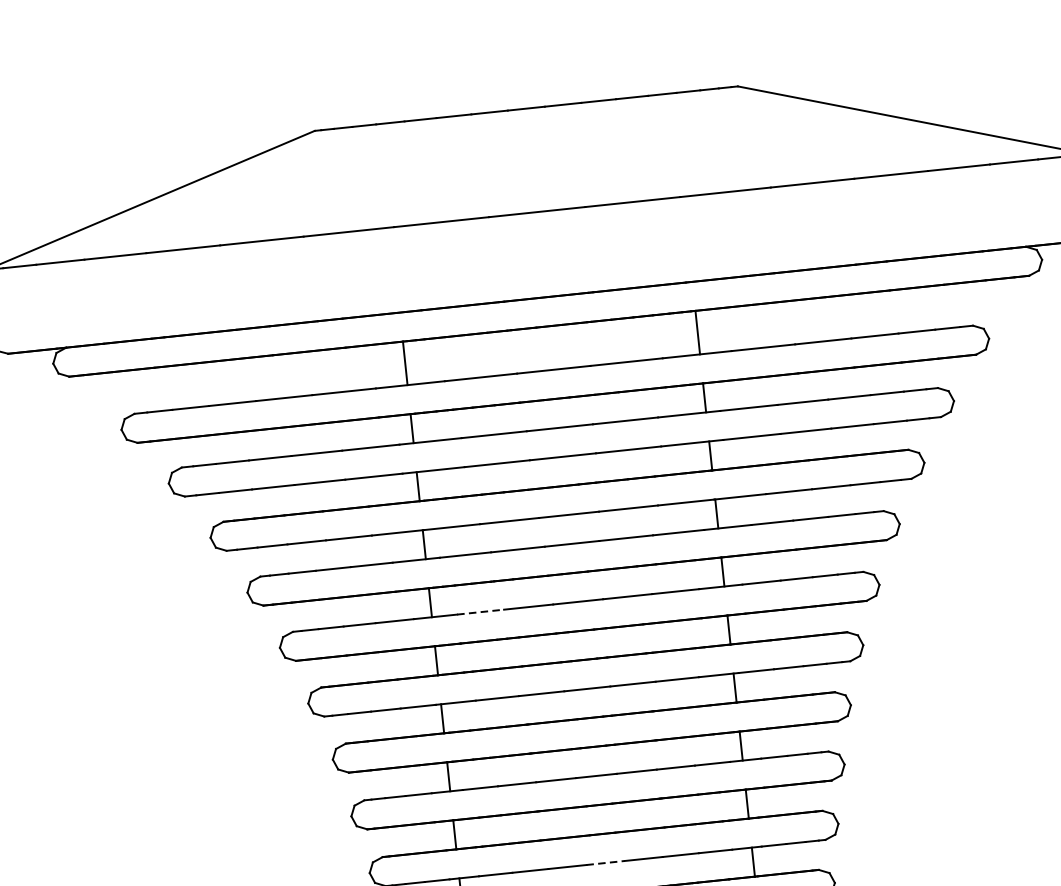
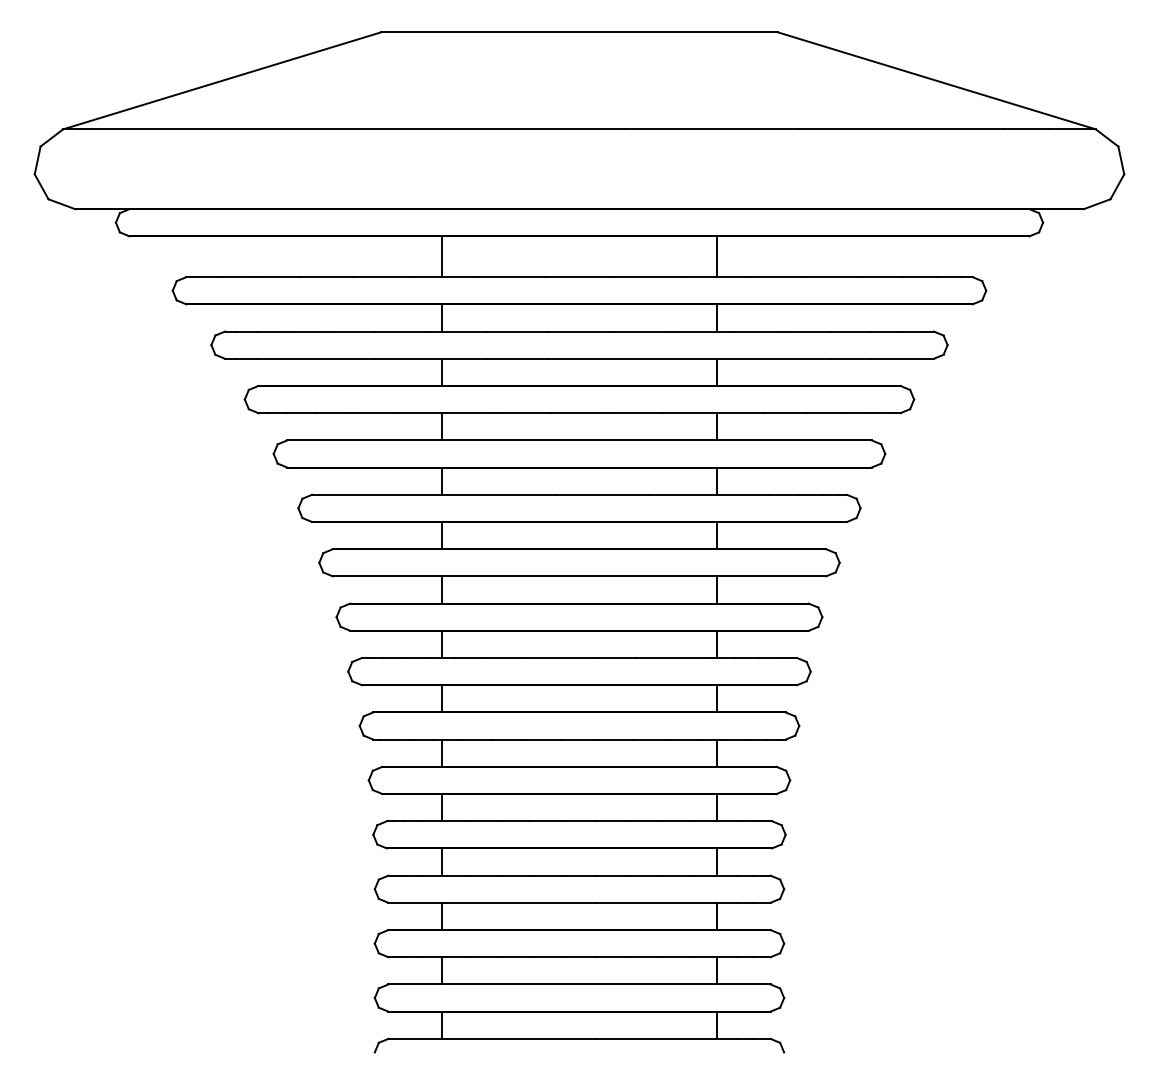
line: (481, 611) -> (488, 494), dashed -> solid
line: (605, 862) -> (579, 739), dashed -> solid

